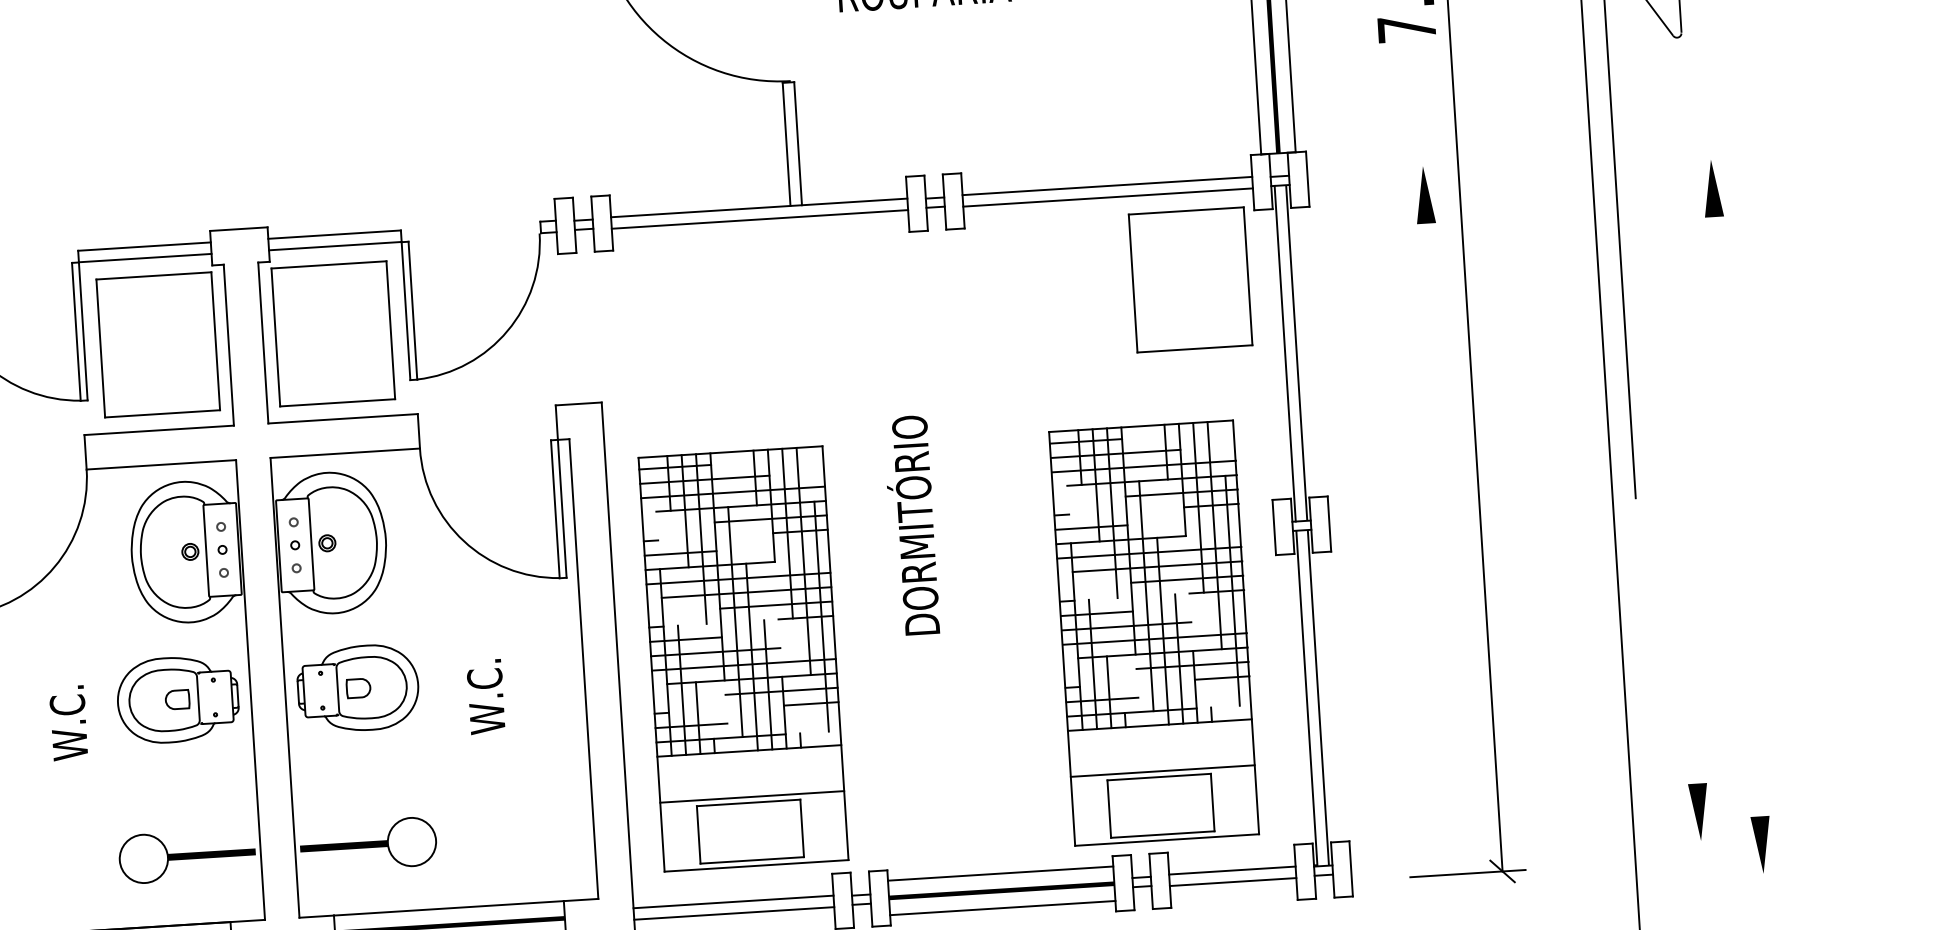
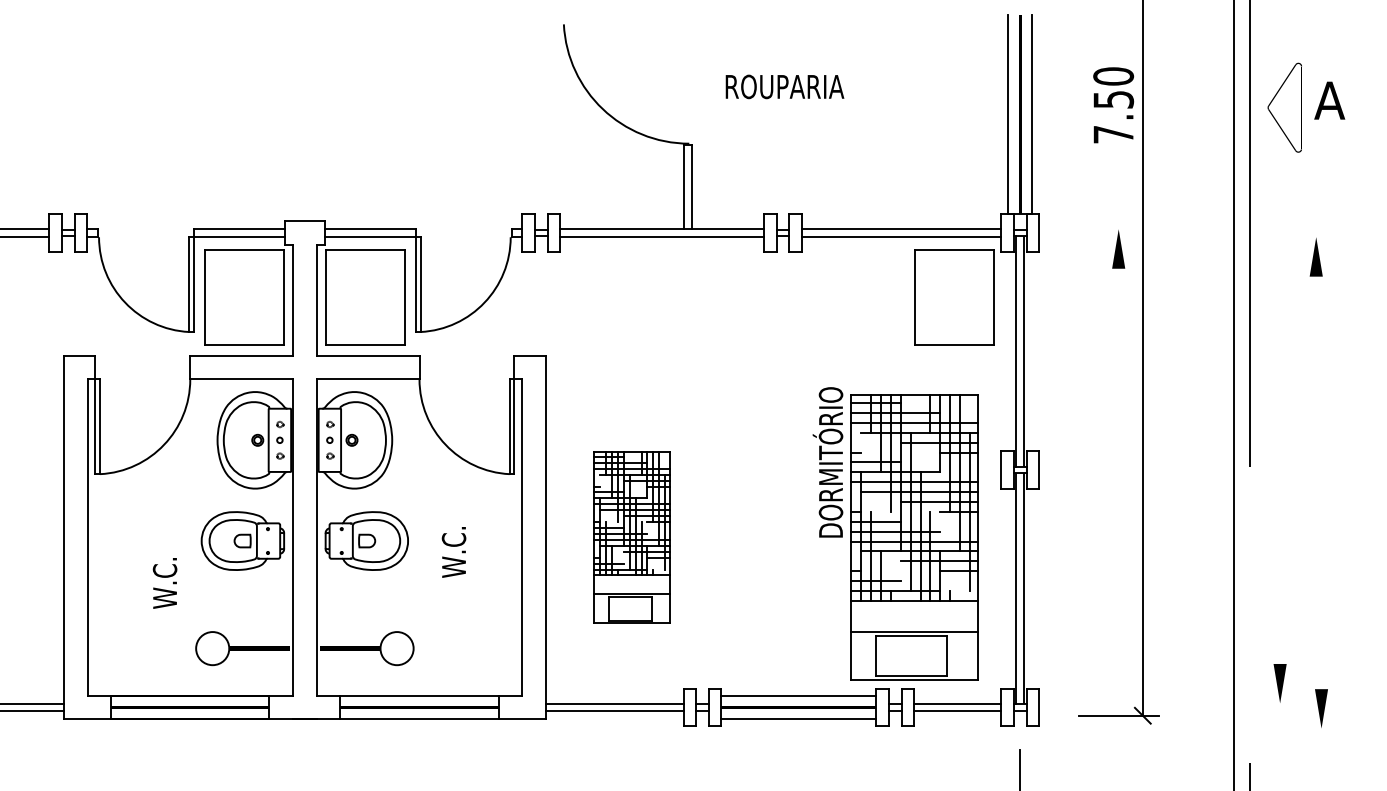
text: (910, 525) -> (827, 462), moved
part: (742, 659) -> (631, 537), size x0.6
text: (67, 723) -> (164, 583), moved

